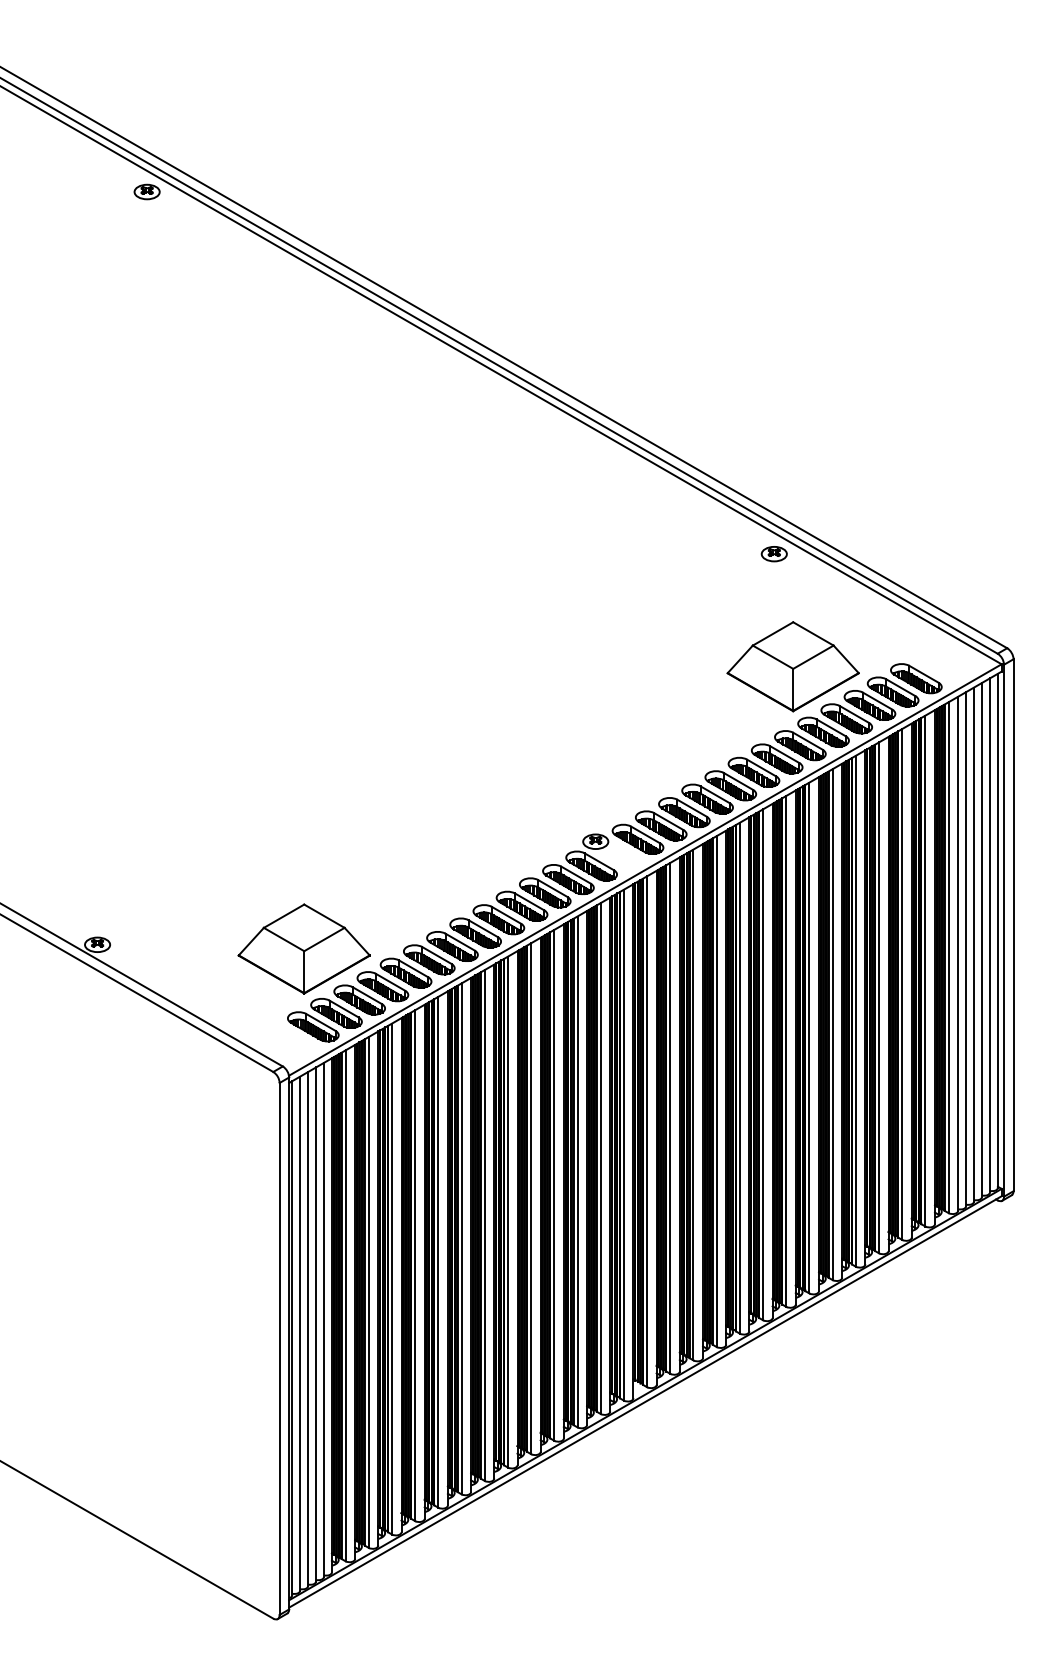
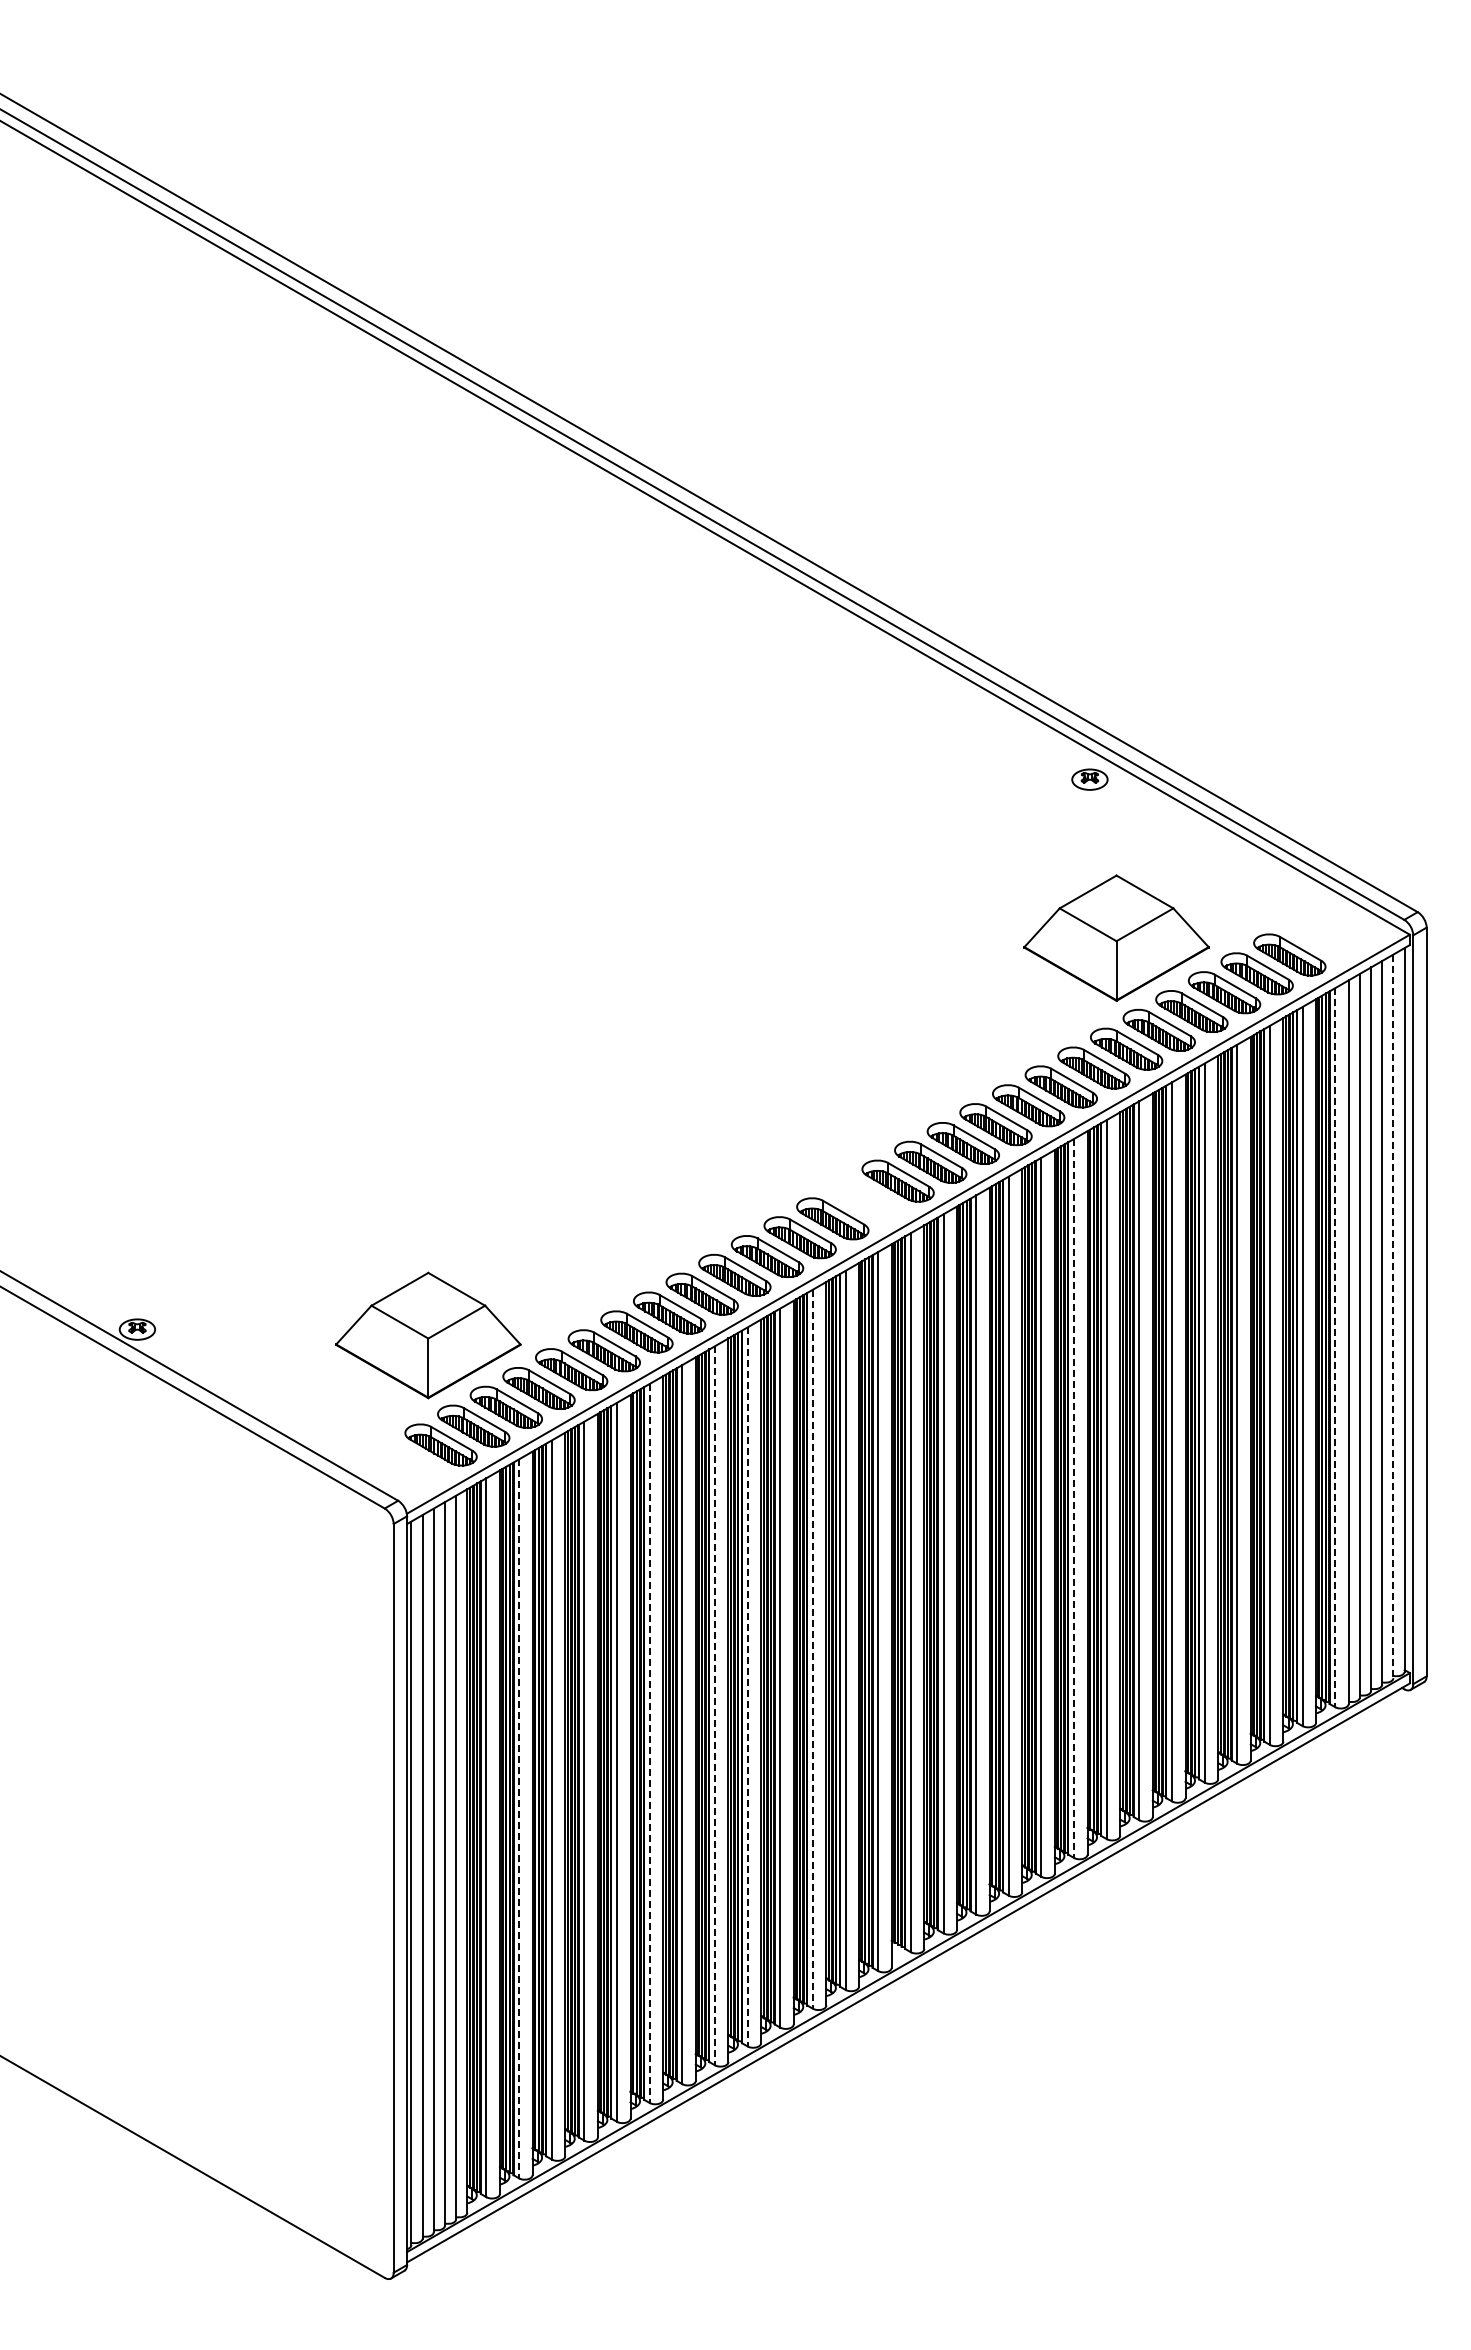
part: (146, 192) -> (206, 270), removed
part: (595, 841) -> (838, 1184), removed
line: (990, 935) -> (1393, 1316), solid -> dashed
line: (948, 957) -> (1335, 1347), solid -> dashed
line: (763, 1064) -> (1074, 1498), solid -> dashed
line: (577, 1172) -> (812, 1649), solid -> dashed
line: (531, 1198) -> (747, 1686), solid -> dashed
line: (507, 1211) -> (714, 1705), solid -> dashed
line: (461, 1238) -> (649, 1743), solid -> dashed
line: (369, 1292) -> (519, 1818), solid -> dashed

